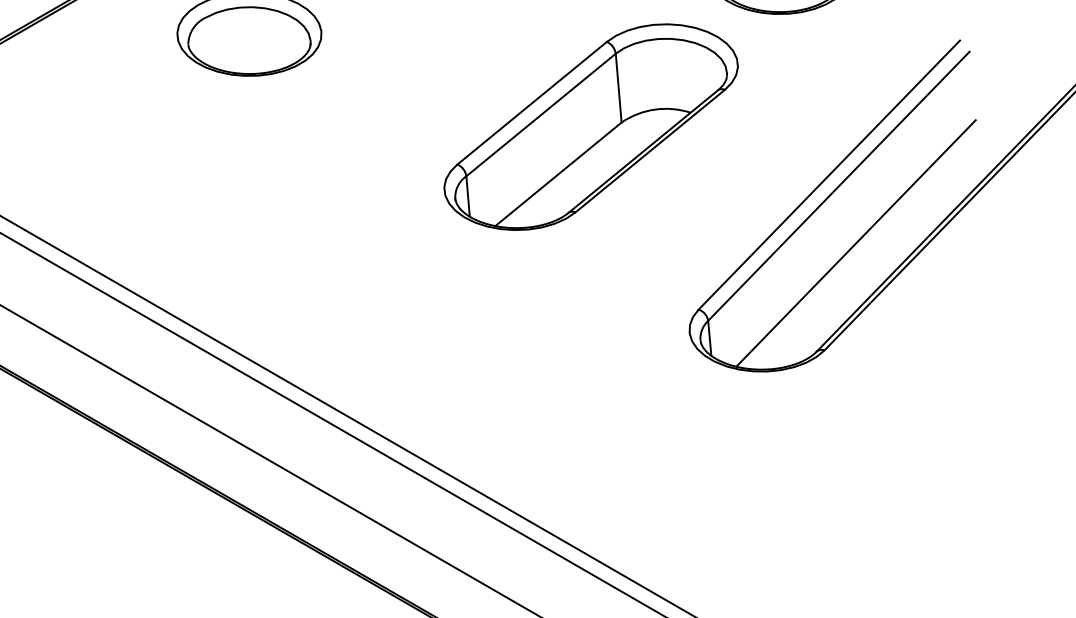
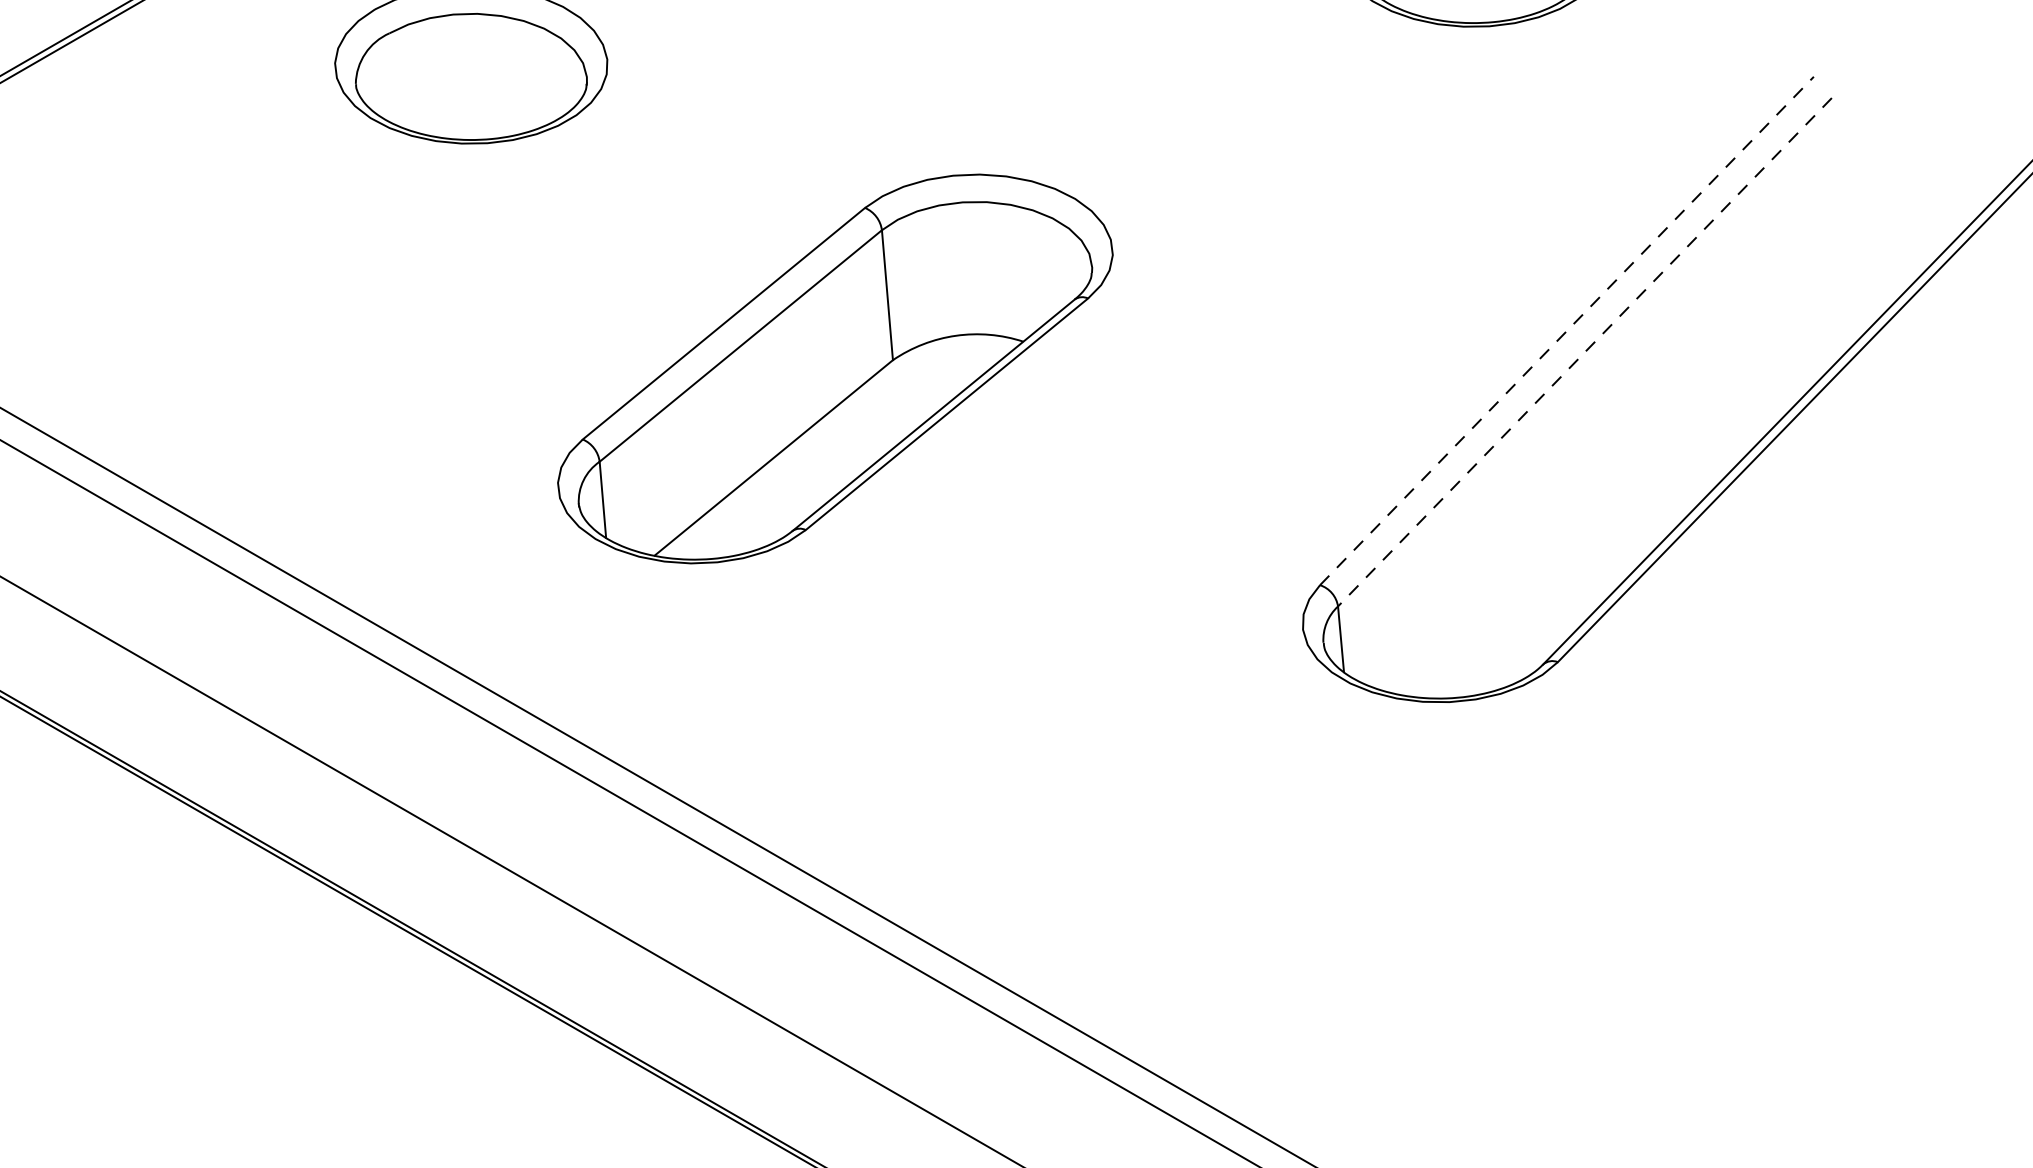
part: (590, 126) -> (834, 367), moved
line: (829, 175) -> (1567, 331), solid -> dashed
line: (838, 186) -> (1584, 352), solid -> dashed
line: (855, 243) -> (1616, 460), removed

